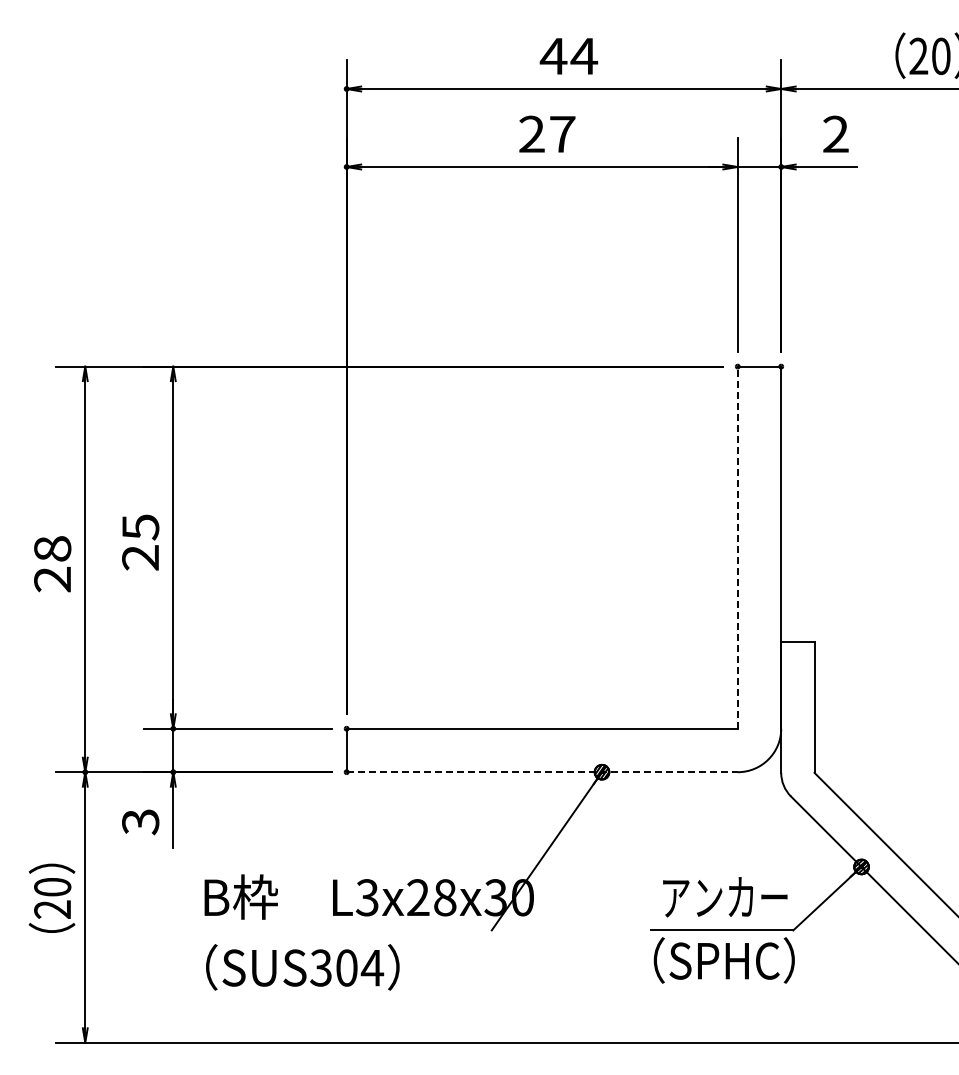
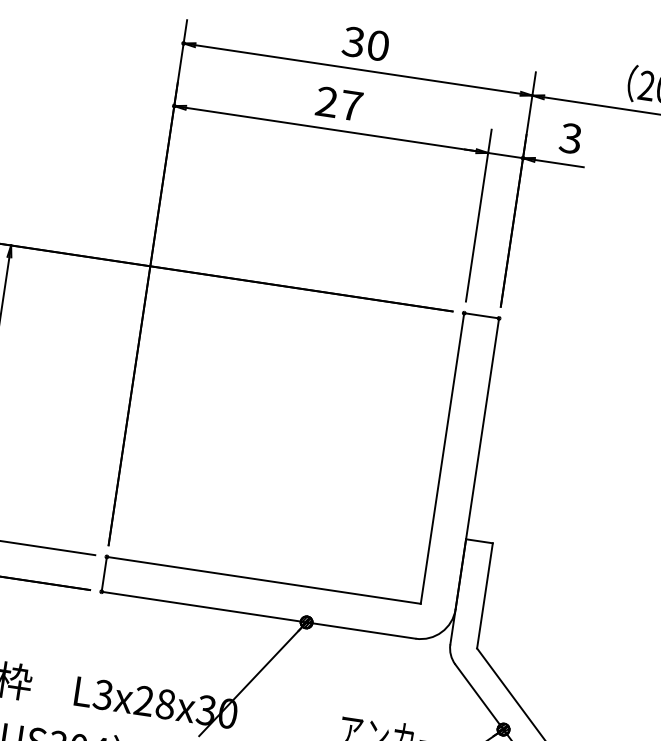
text: (568, 56) -> (365, 43), 44 -> 30
text: (835, 134) -> (570, 138), 2 -> 3
line: (737, 547) -> (442, 458), dashed -> solid
line: (542, 772) -> (258, 615), dashed -> solid

